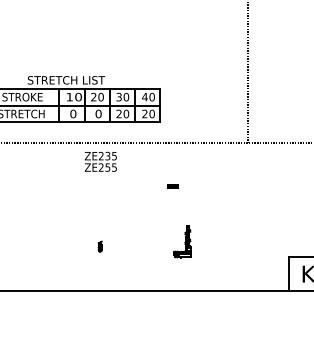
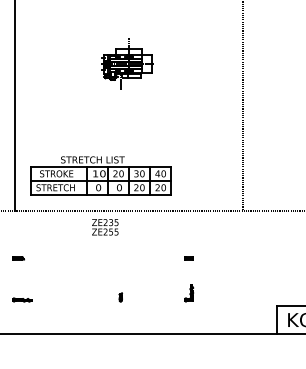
text: (101, 162) -> (105, 227), moved
part: (172, 186) -> (188, 258), moved
part: (183, 241) -> (189, 293), size x0.62

